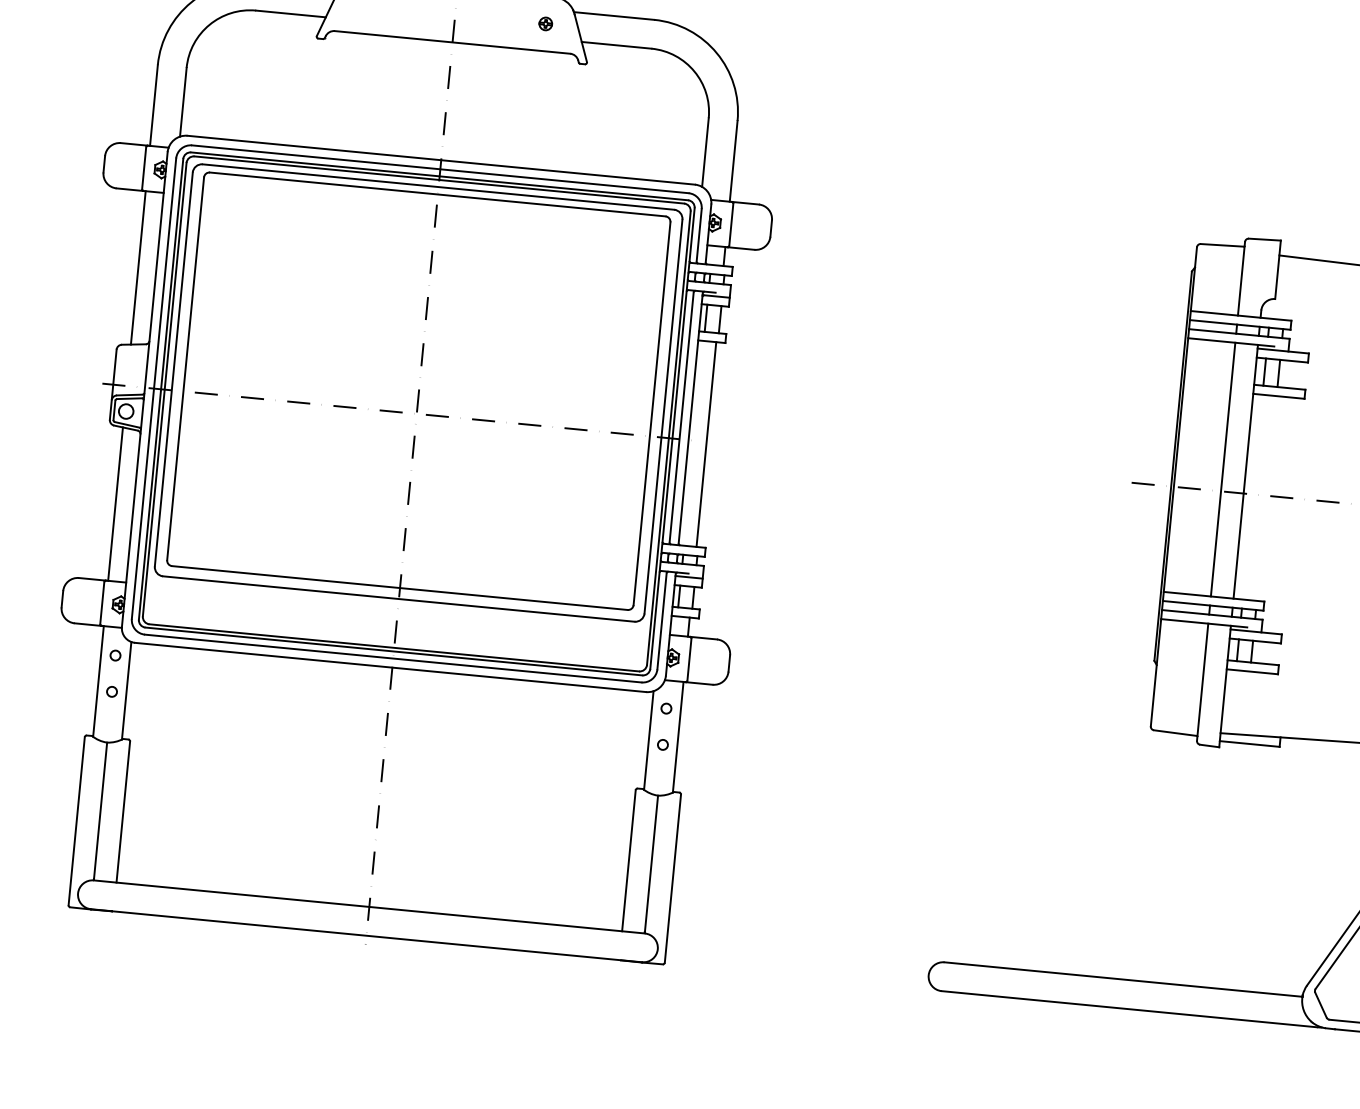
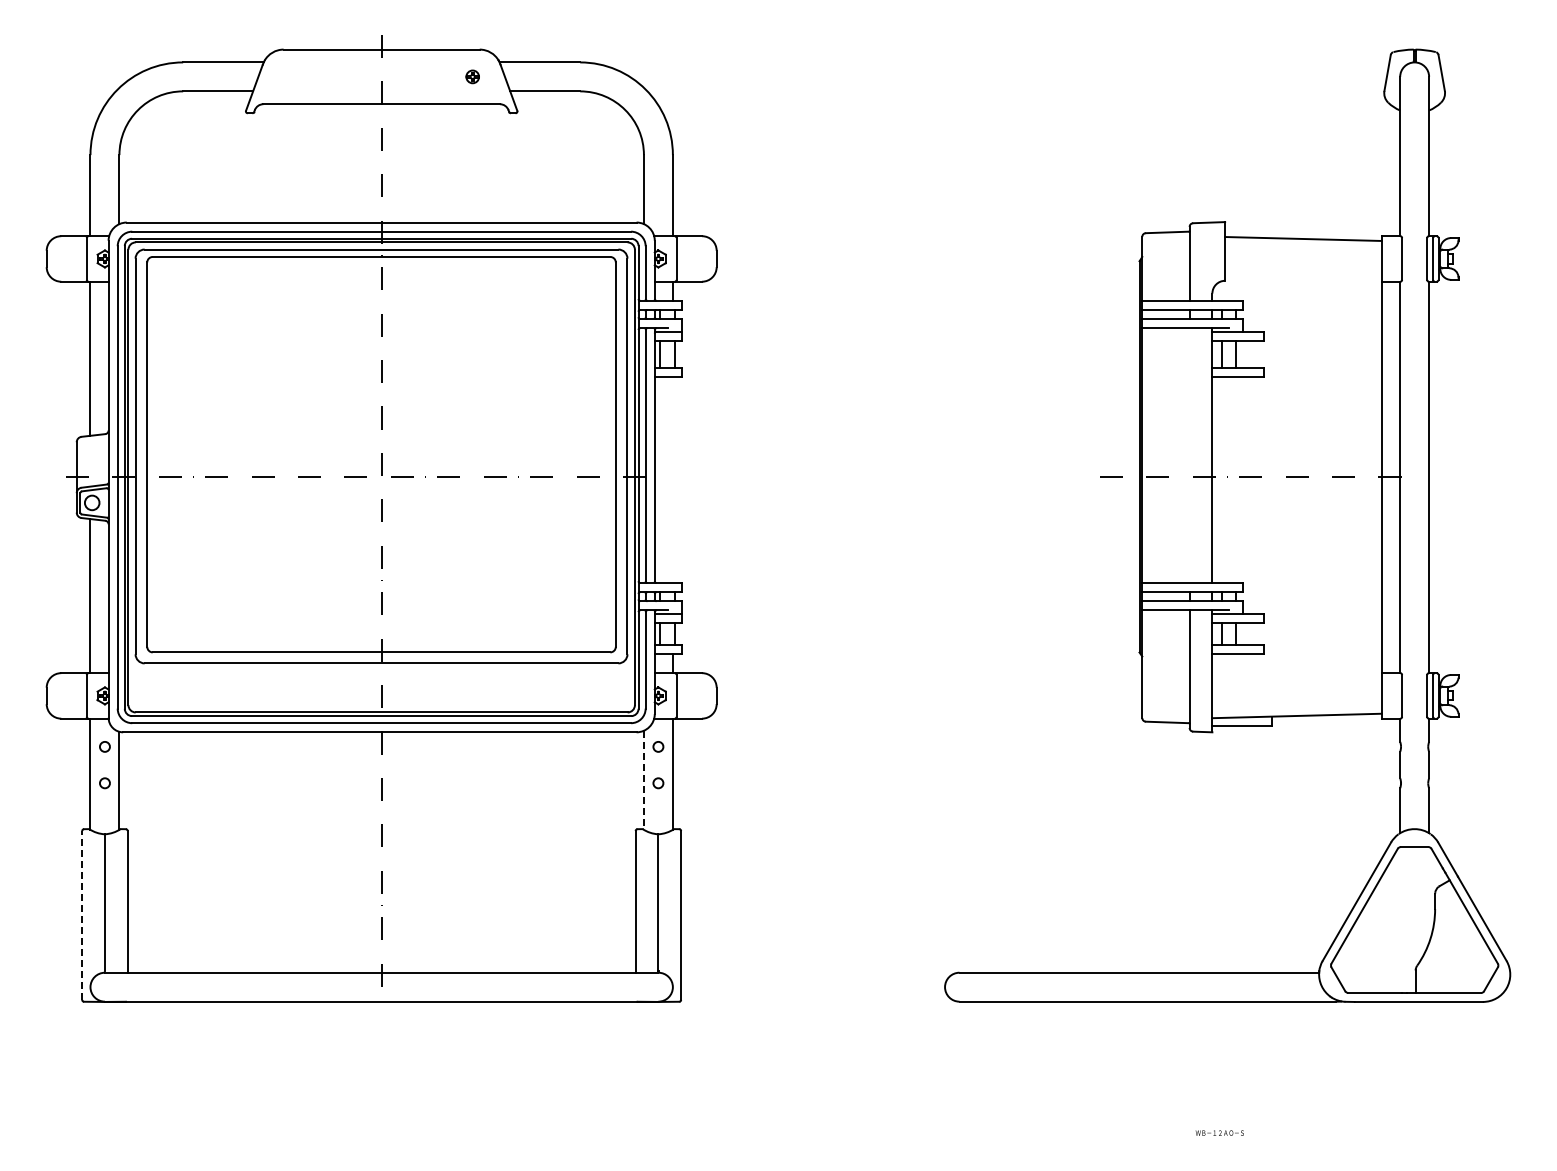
line: (705, 444) -> (672, 480), removed
line: (1222, 469) -> (1189, 455), removed
line: (648, 740) -> (643, 780), solid -> dashed
line: (77, 820) -> (82, 914), solid -> dashed

